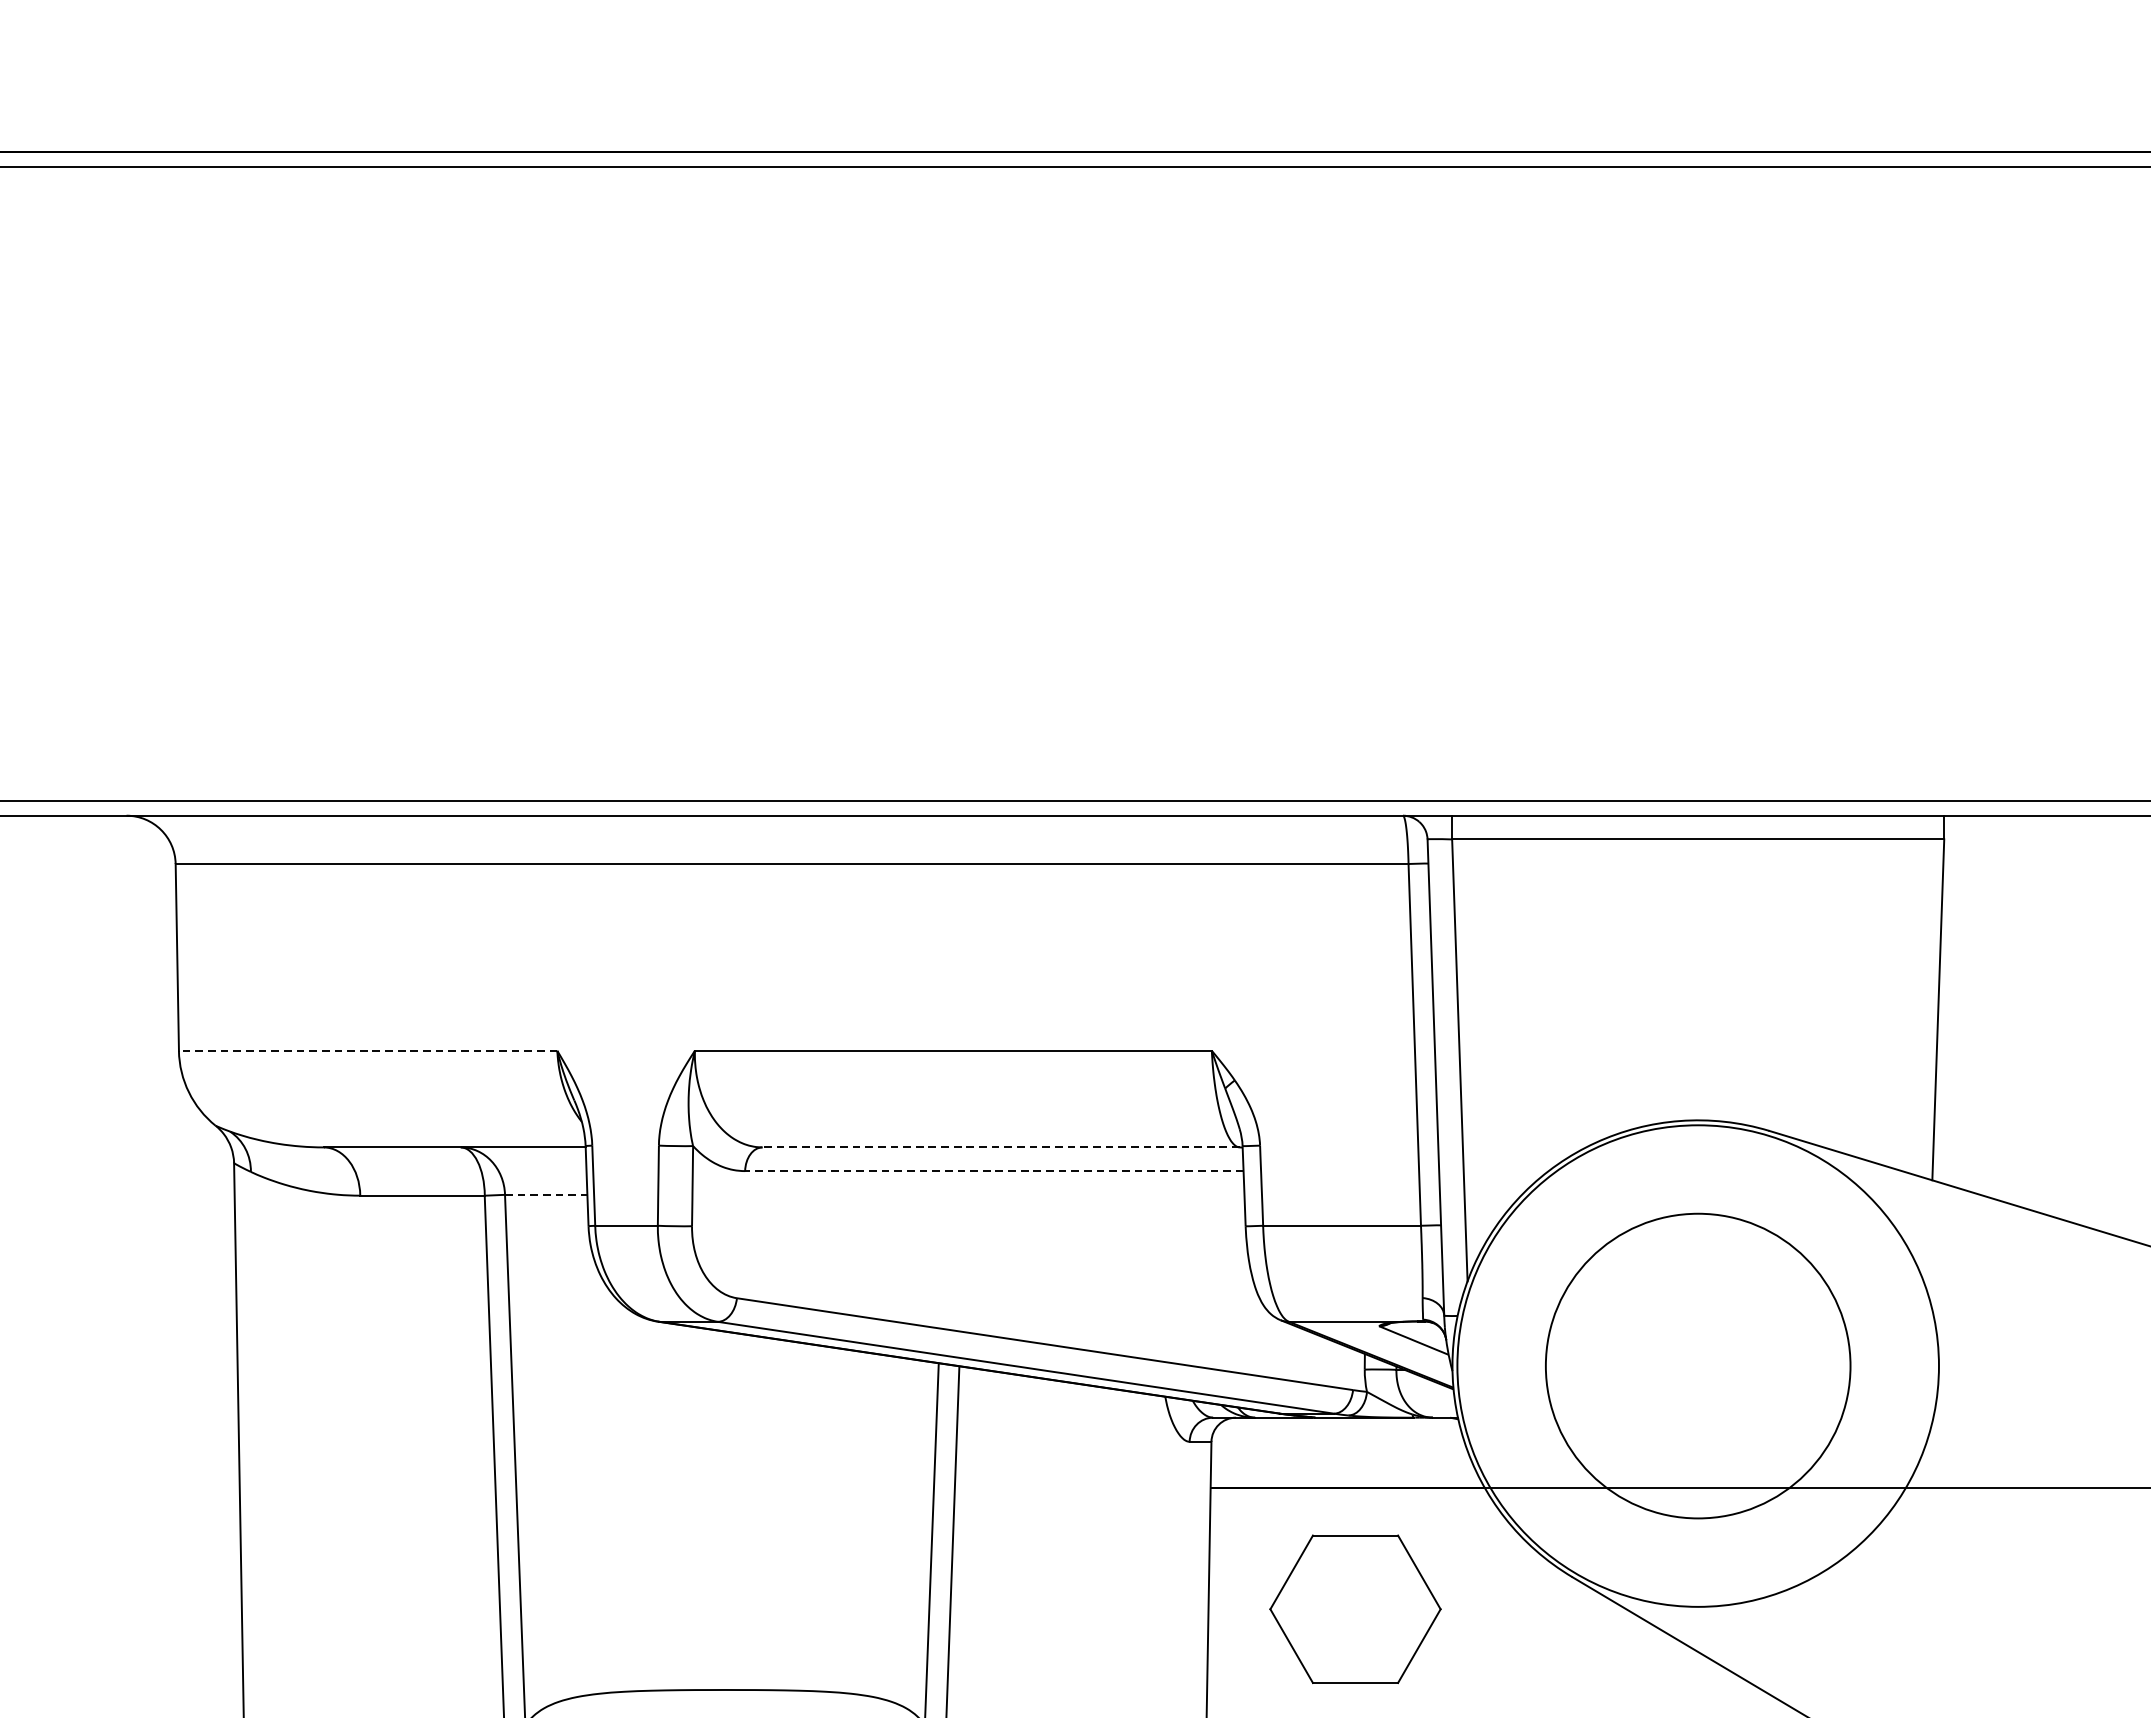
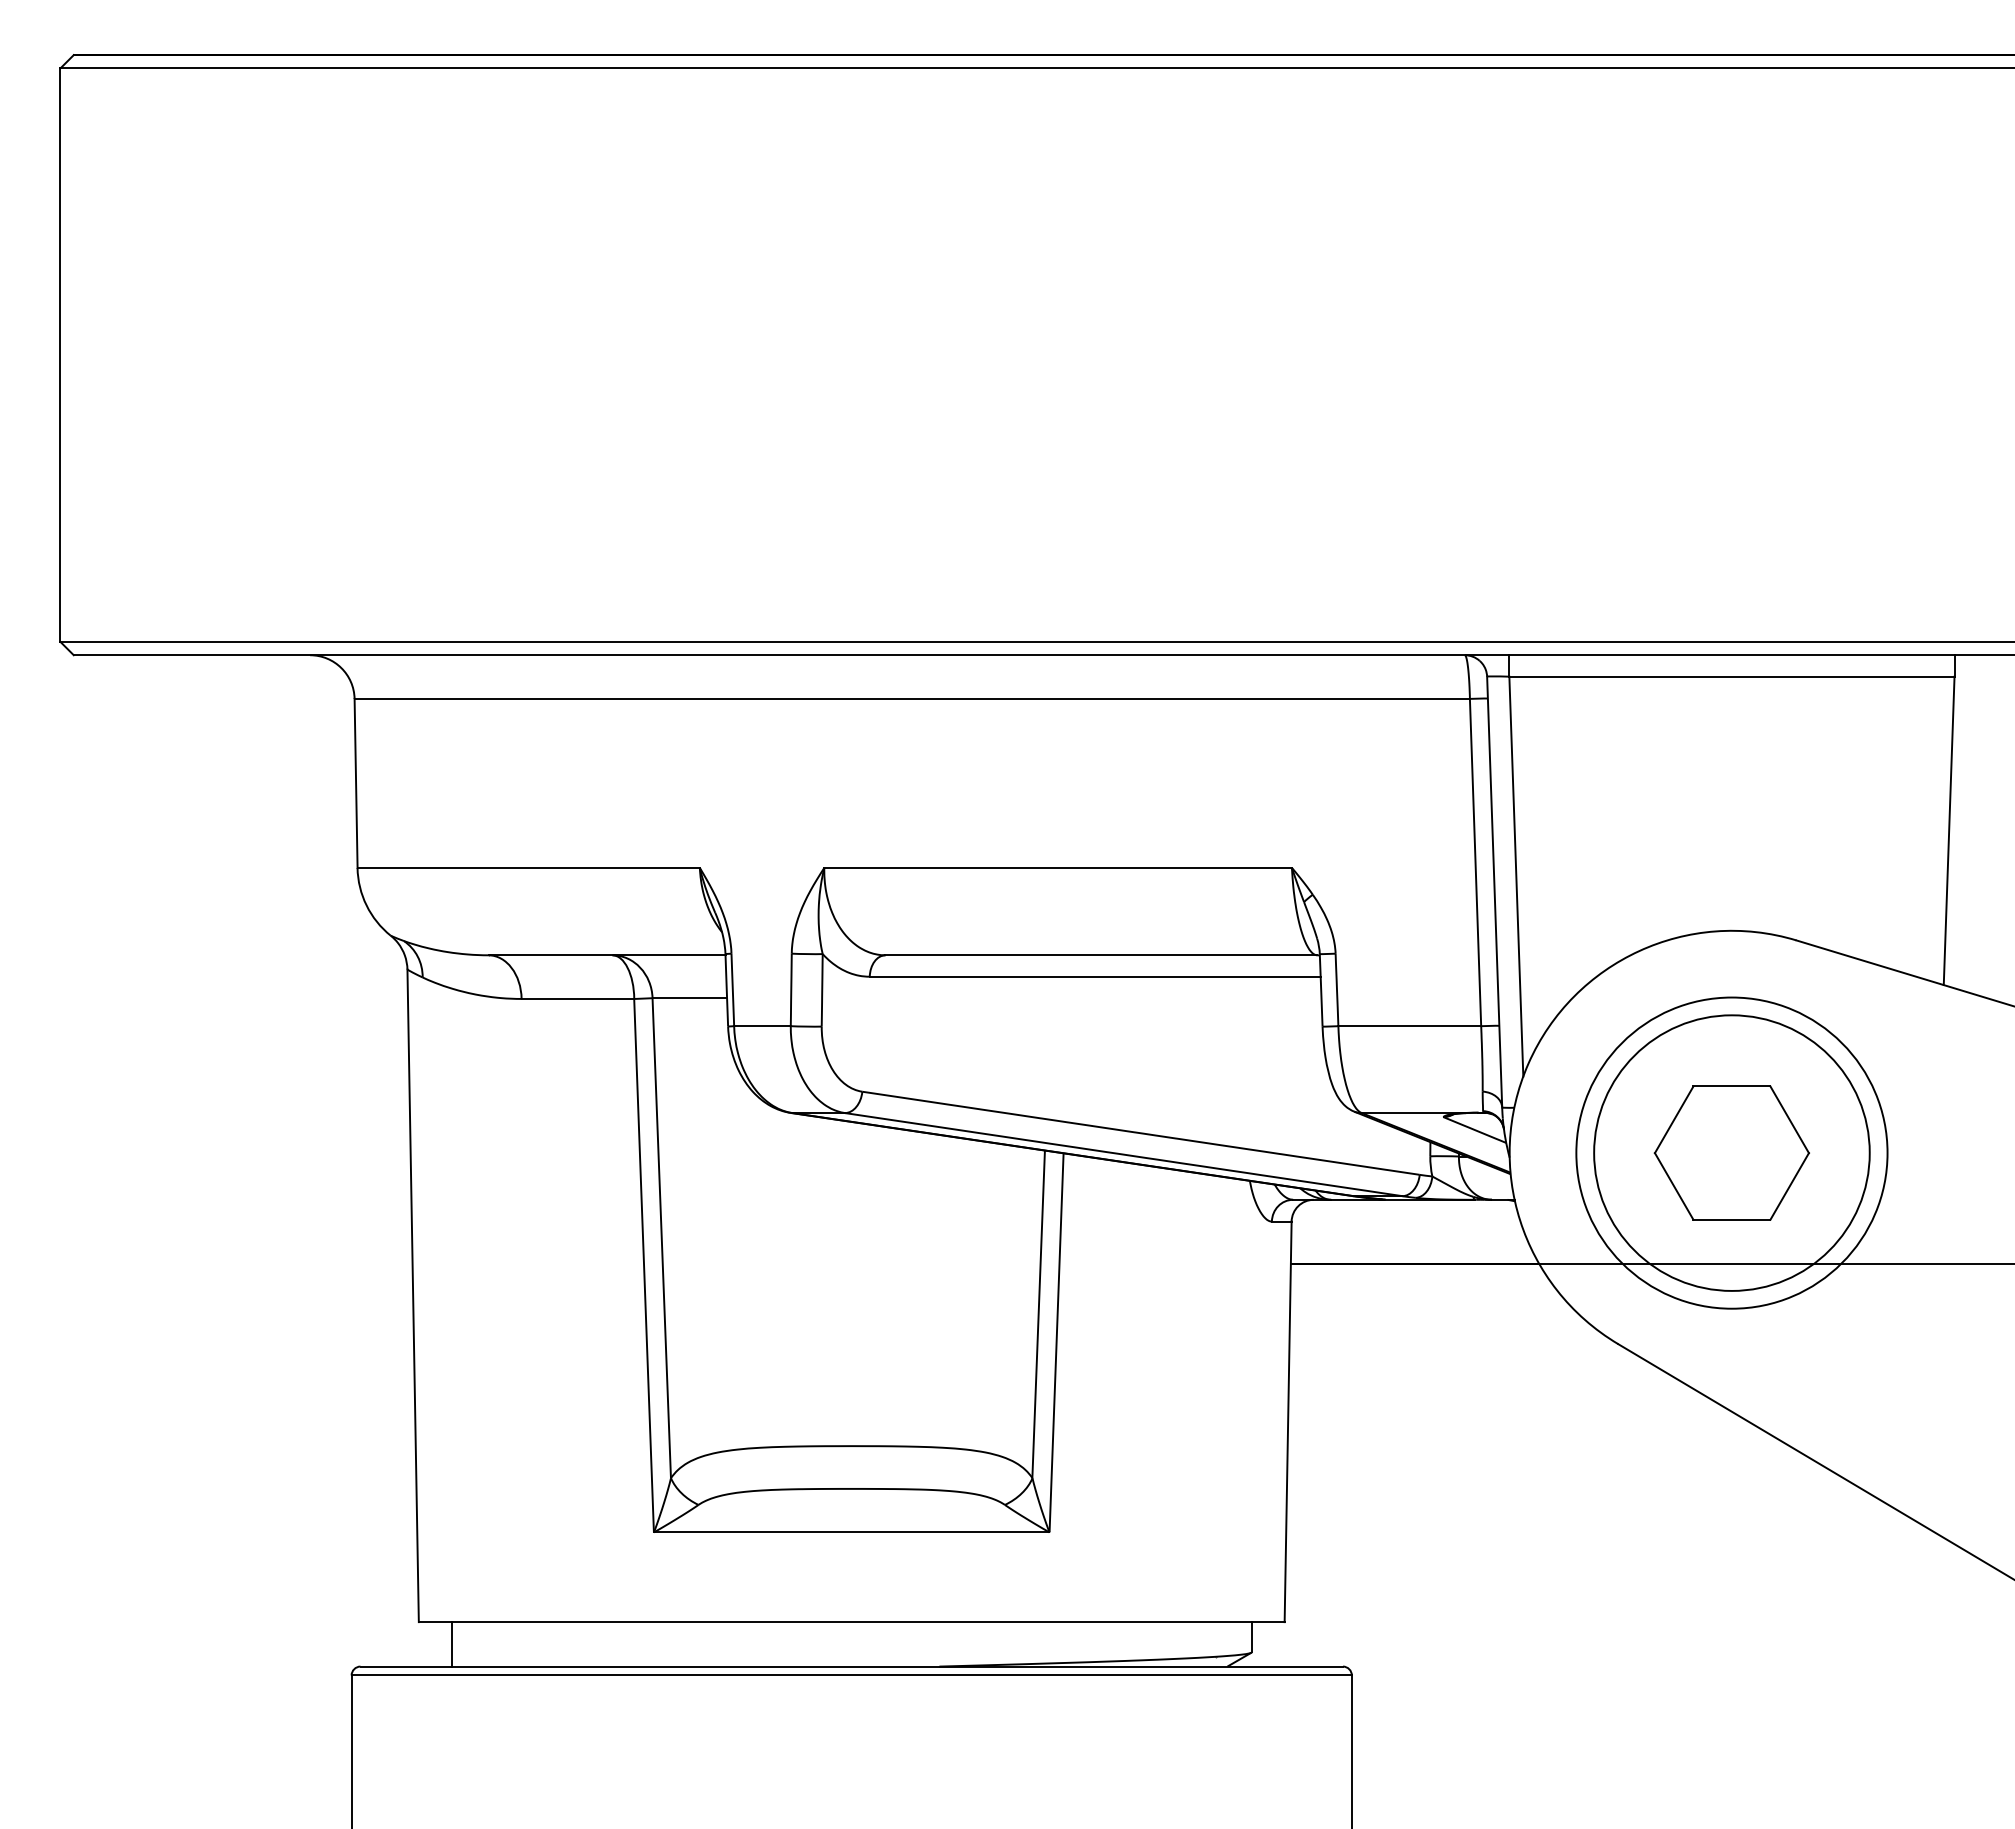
line: (367, 1050) -> (528, 867), dashed -> solid
line: (1001, 1147) -> (1101, 955), dashed -> solid
line: (993, 1170) -> (1094, 976), dashed -> solid
line: (546, 1195) -> (690, 998), dashed -> solid
circle: (1697, 1365) -> (1731, 1152), size x0.71
part: (1355, 1608) -> (1731, 1152), moved

